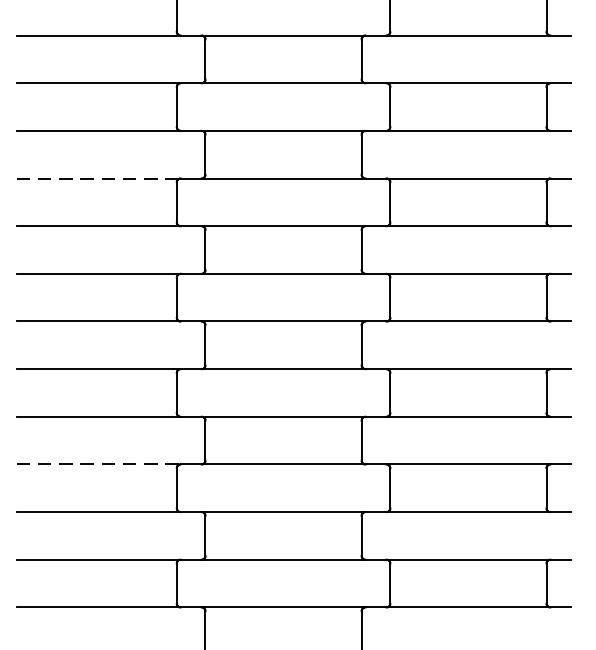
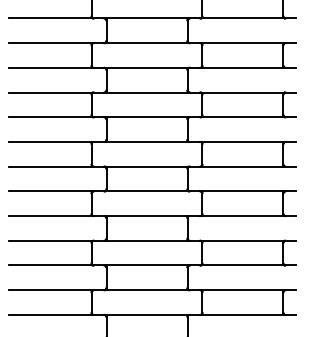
line: (99, 178) -> (51, 92), dashed -> solid
line: (99, 463) -> (51, 240), dashed -> solid

